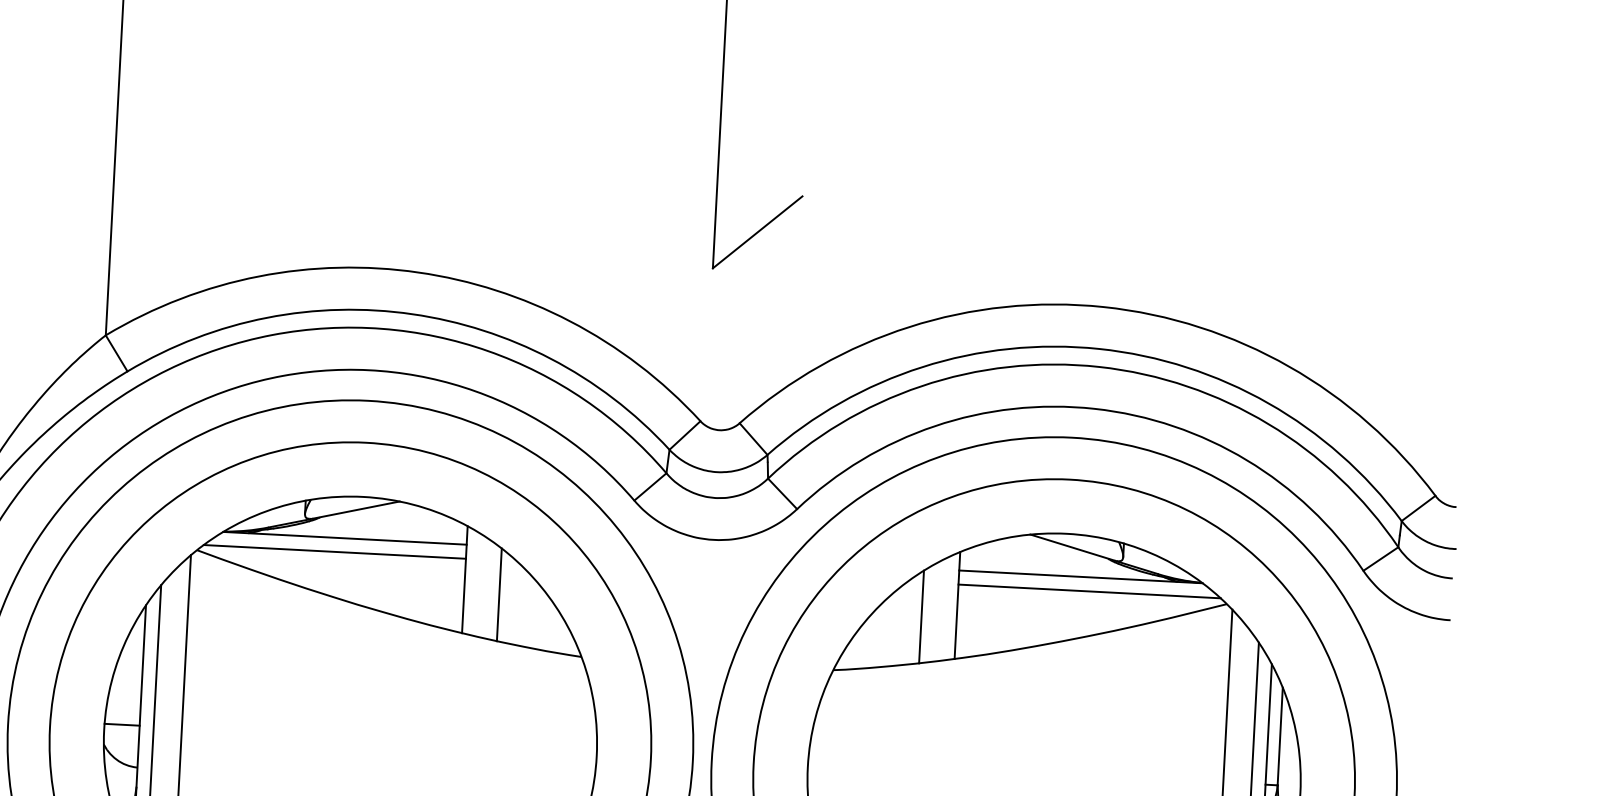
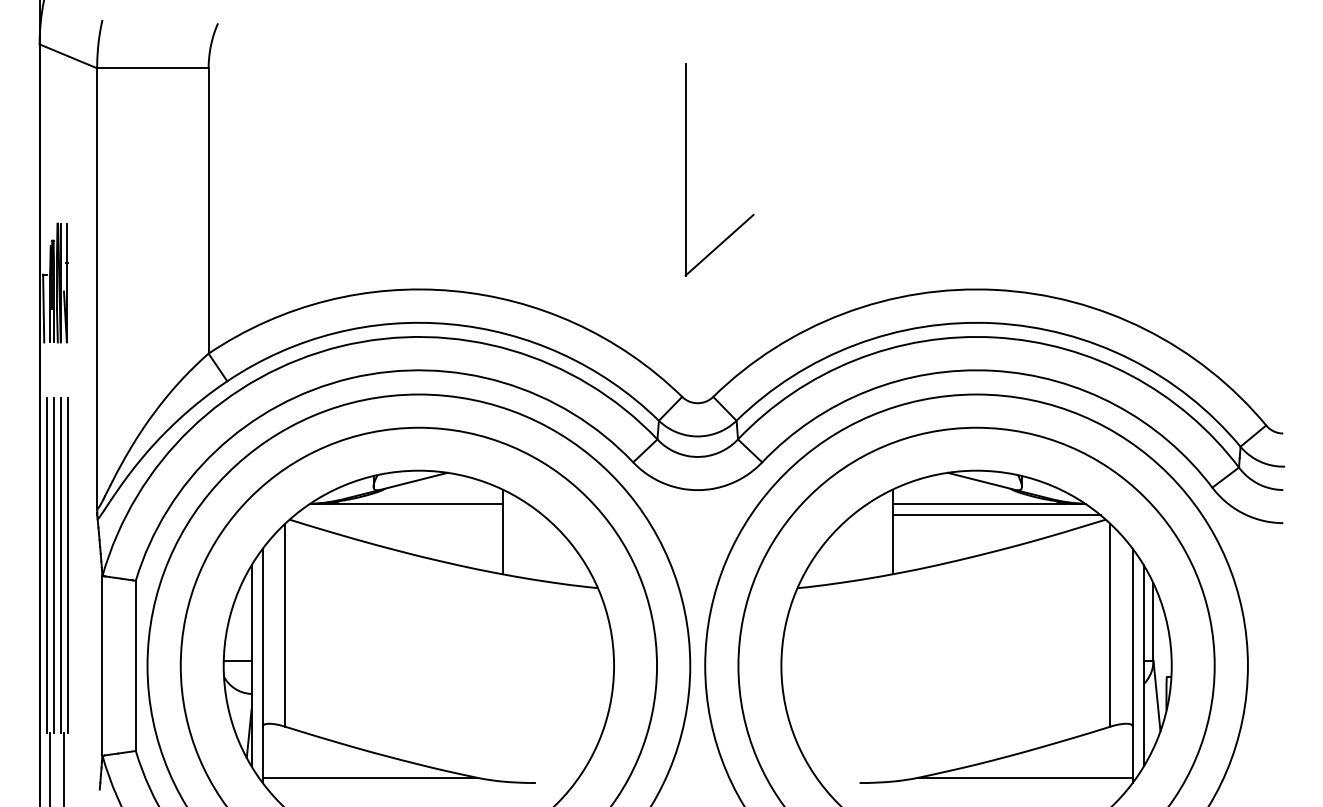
line: (334, 552) -> (398, 515), removed
line: (499, 594) -> (530, 542), removed
line: (922, 617) -> (865, 542), removed

